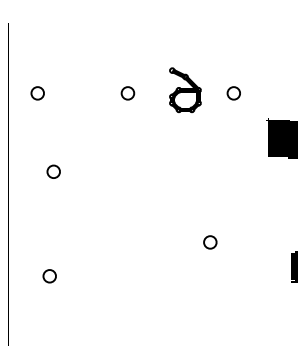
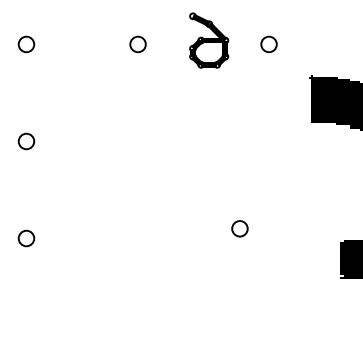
part: (53, 171) -> (26, 141), moved
part: (49, 276) -> (26, 238), moved

